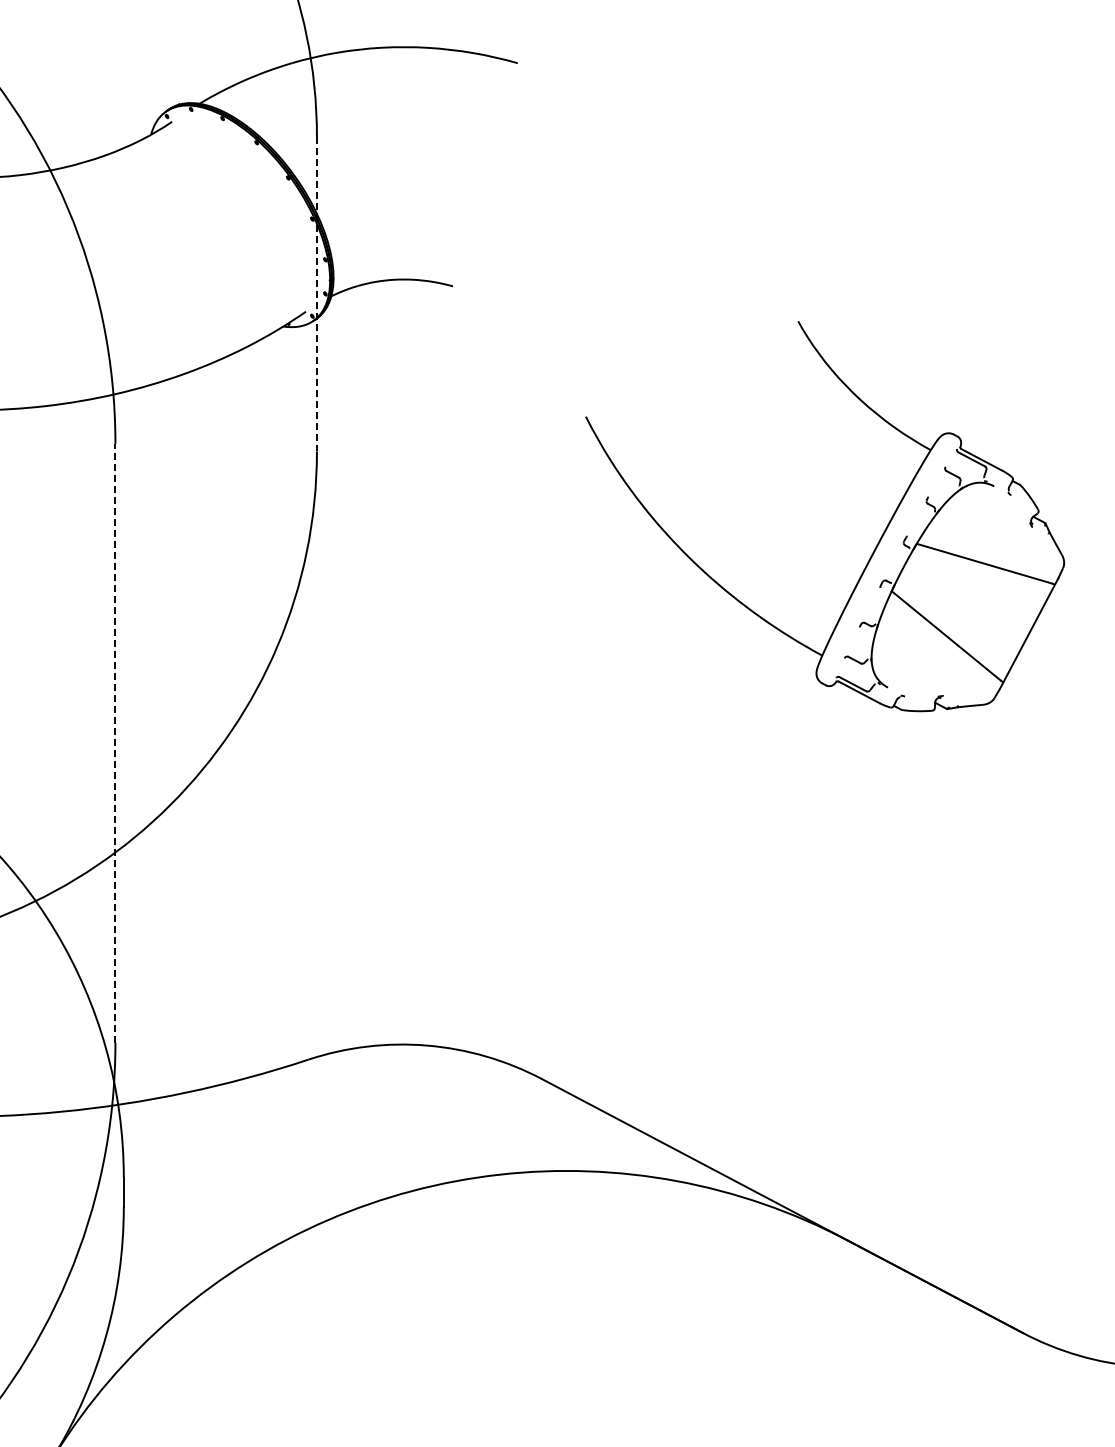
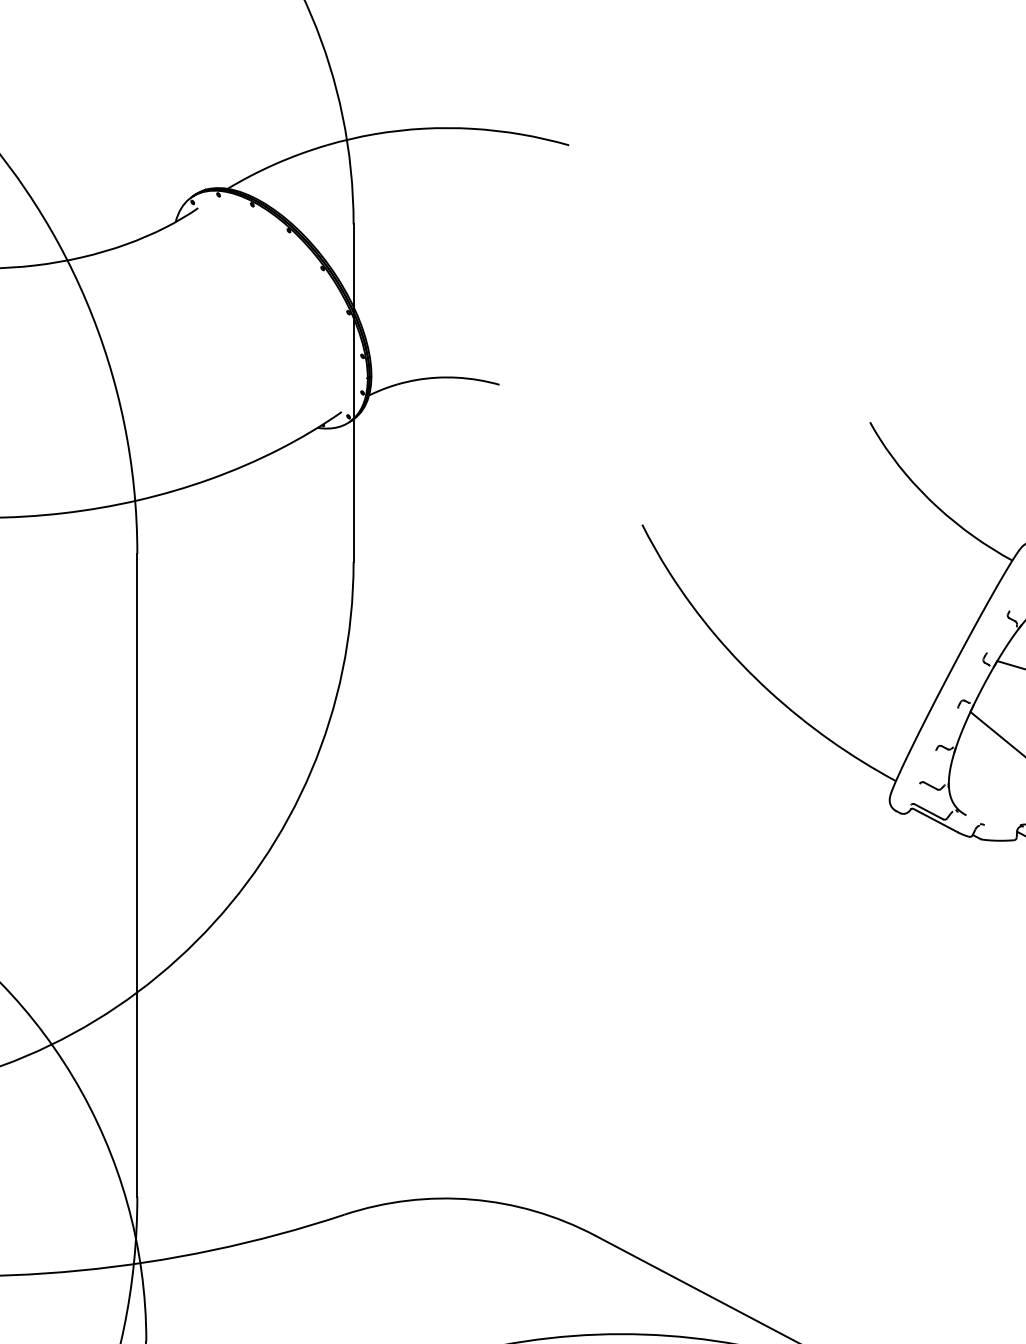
line: (316, 294) -> (353, 393), dashed -> solid
line: (115, 742) -> (137, 874), dashed -> solid

